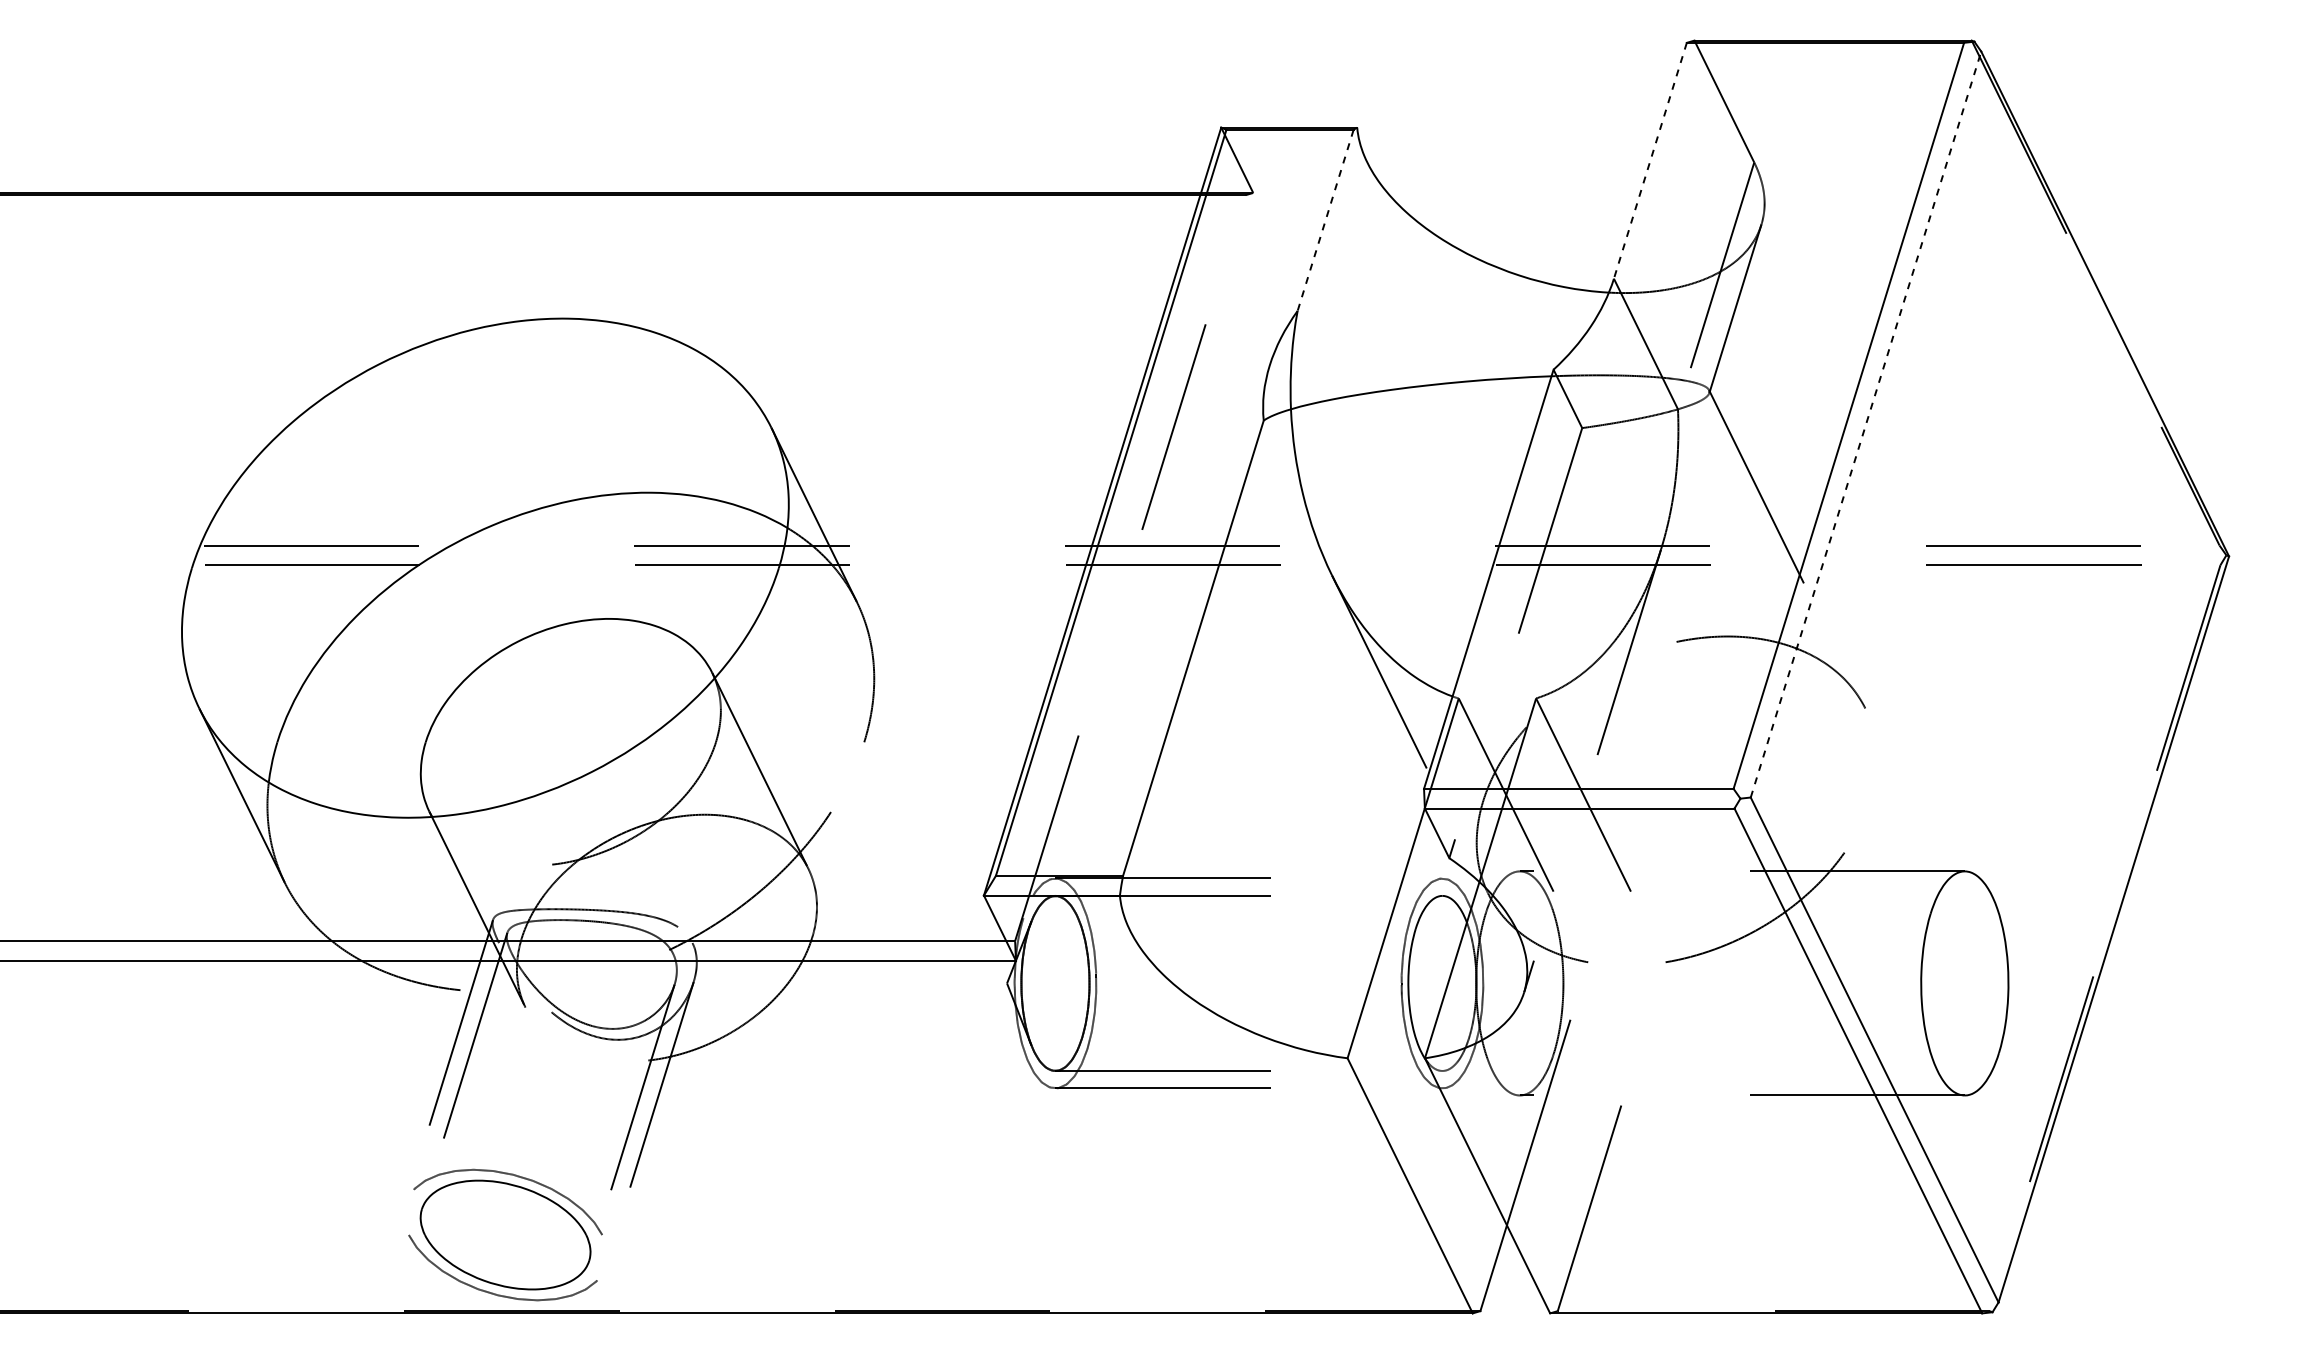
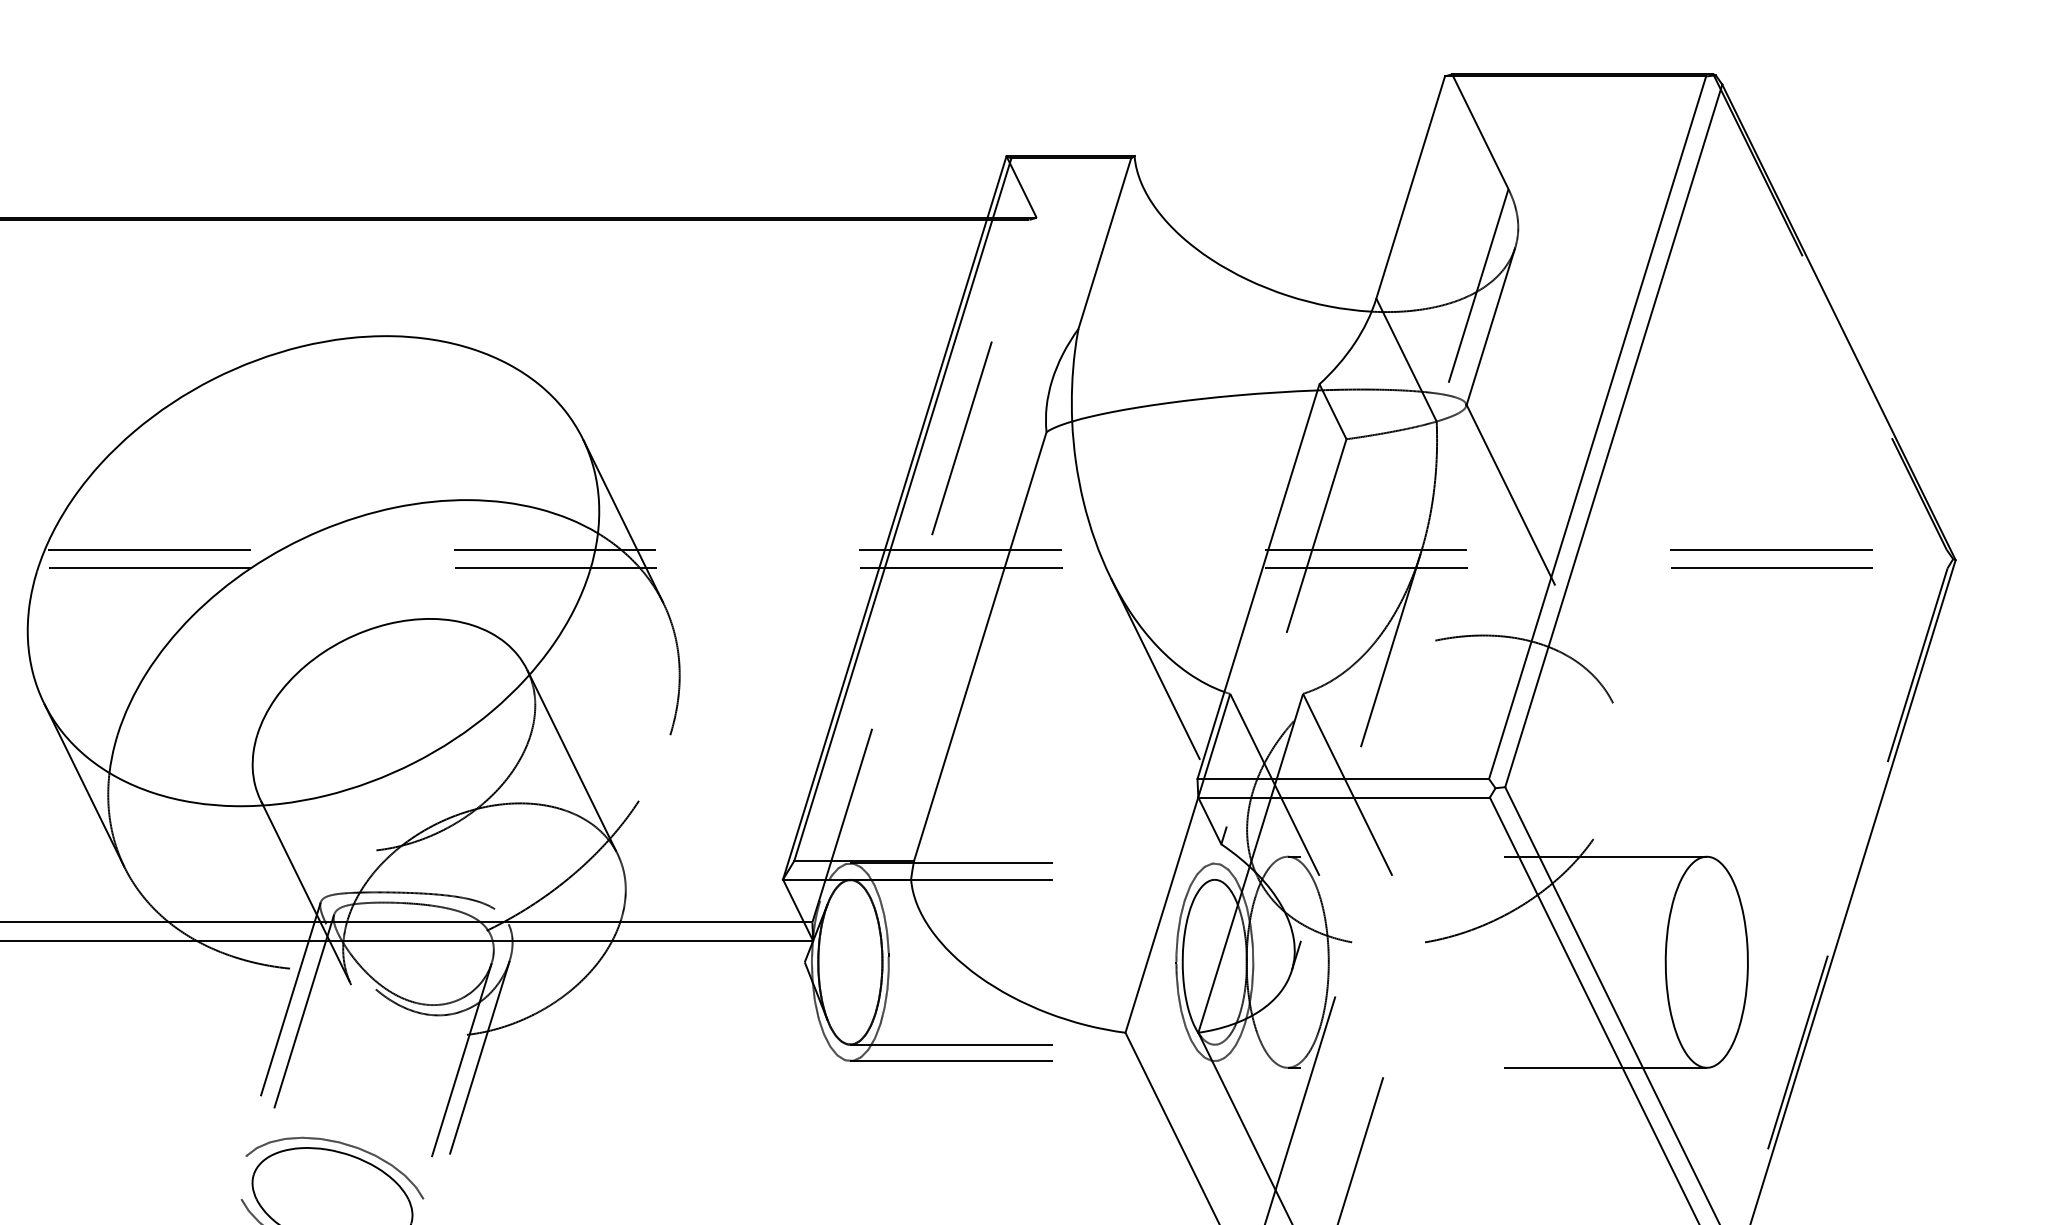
line: (1650, 161) -> (1410, 188), dashed -> solid
line: (1325, 220) -> (1104, 243), dashed -> solid
line: (1866, 424) -> (1614, 435), dashed -> solid

